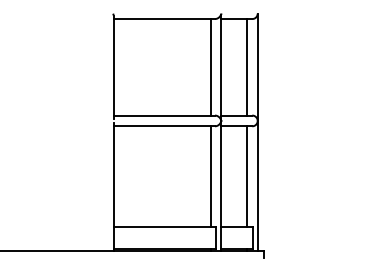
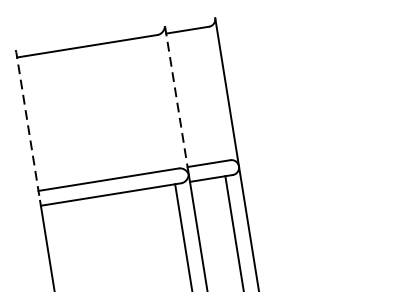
line: (113, 67) -> (27, 124), solid -> dashed
line: (210, 67) -> (161, 103), removed
line: (221, 67) -> (177, 100), solid -> dashed
line: (246, 67) -> (211, 95), removed

